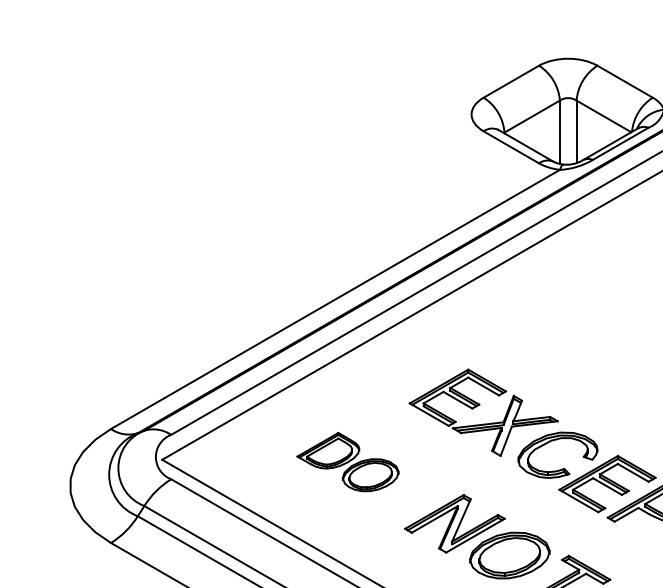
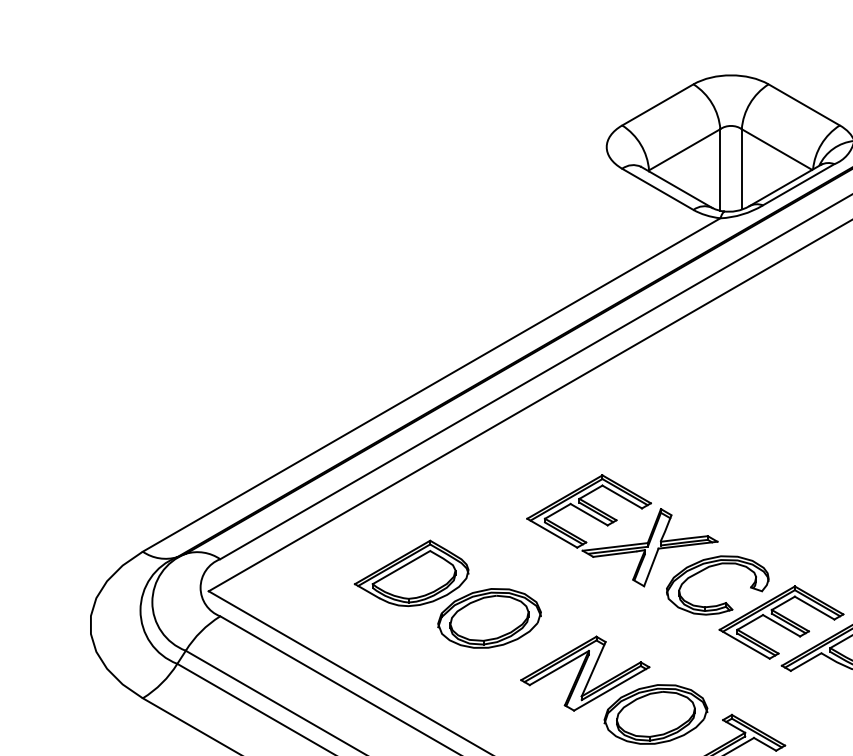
part: (347, 461) -> (447, 593), size x1.43

